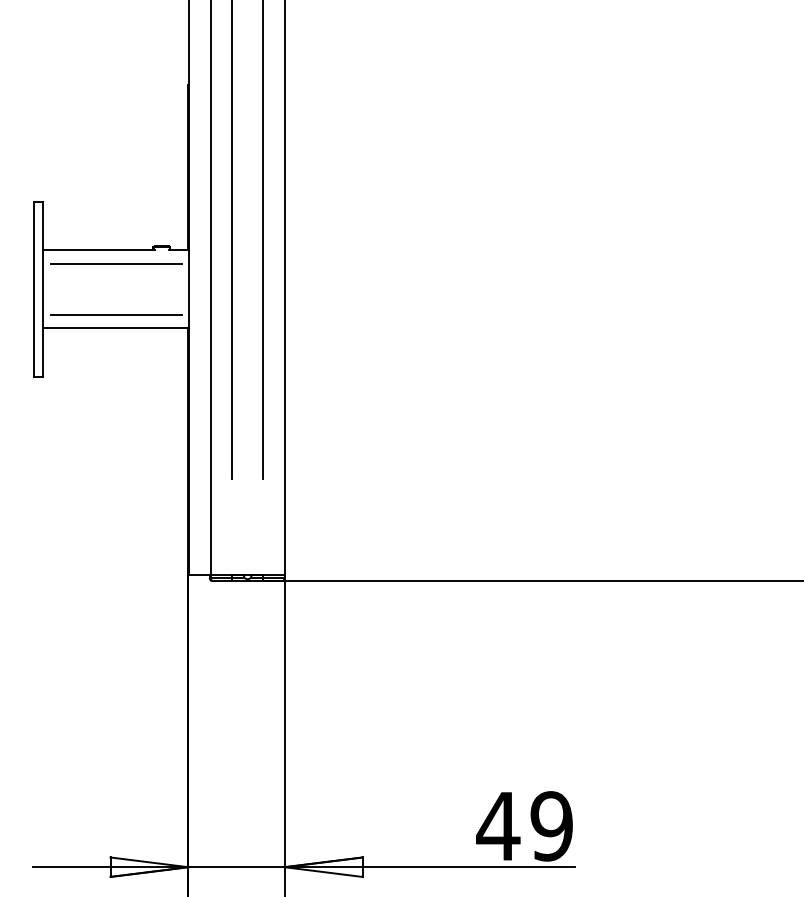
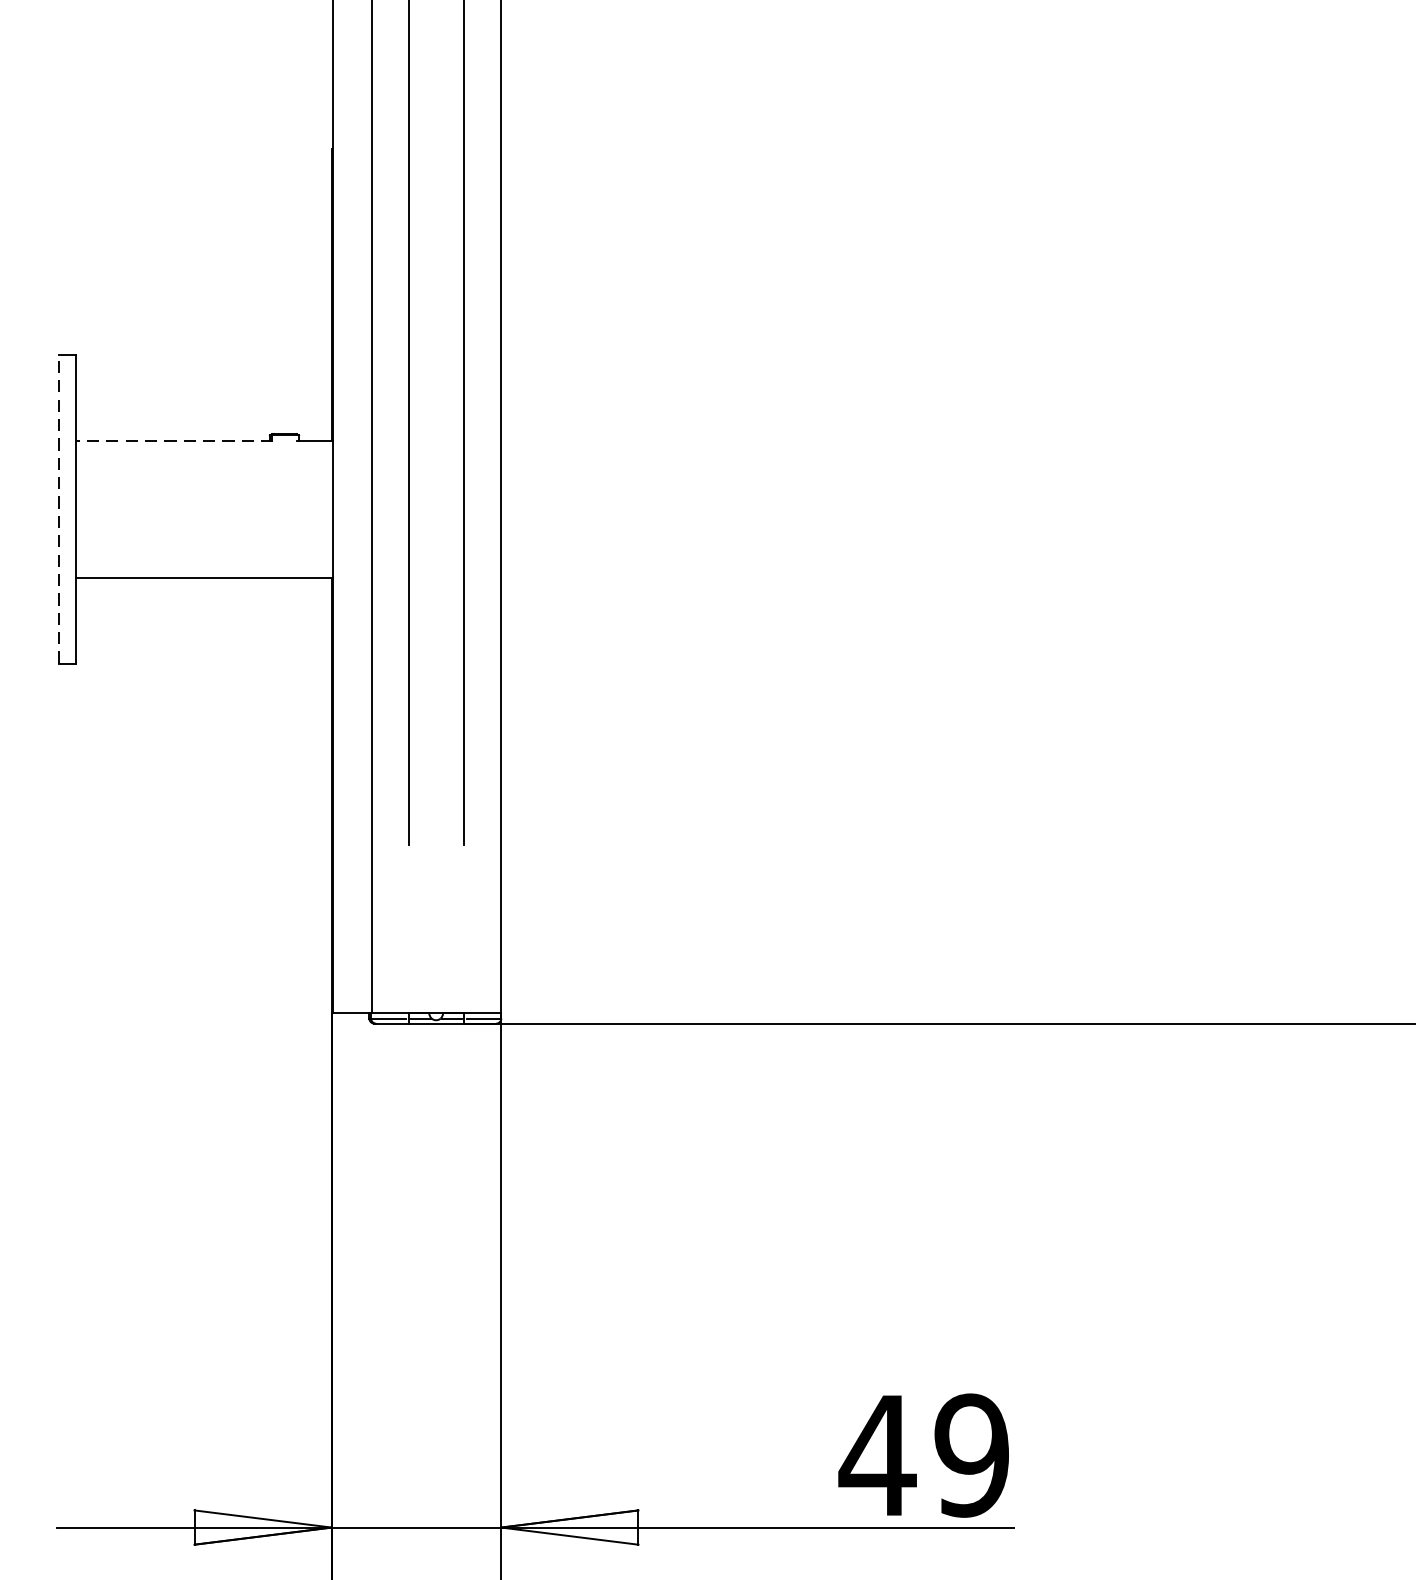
line: (99, 250) -> (175, 441), solid -> dashed
line: (116, 263) -> (205, 464), removed
line: (33, 289) -> (58, 509), solid -> dashed
line: (116, 314) -> (205, 553), removed

